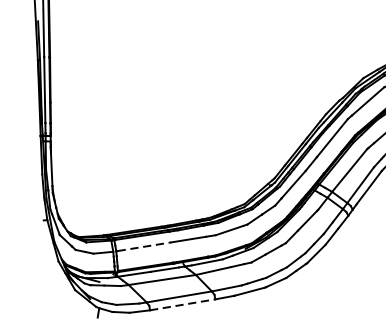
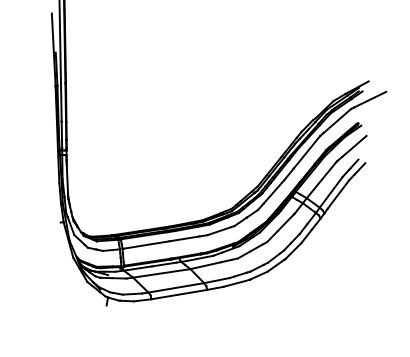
line: (145, 246) -> (147, 244), dashed -> solid
line: (183, 304) -> (179, 294), dashed -> solid

